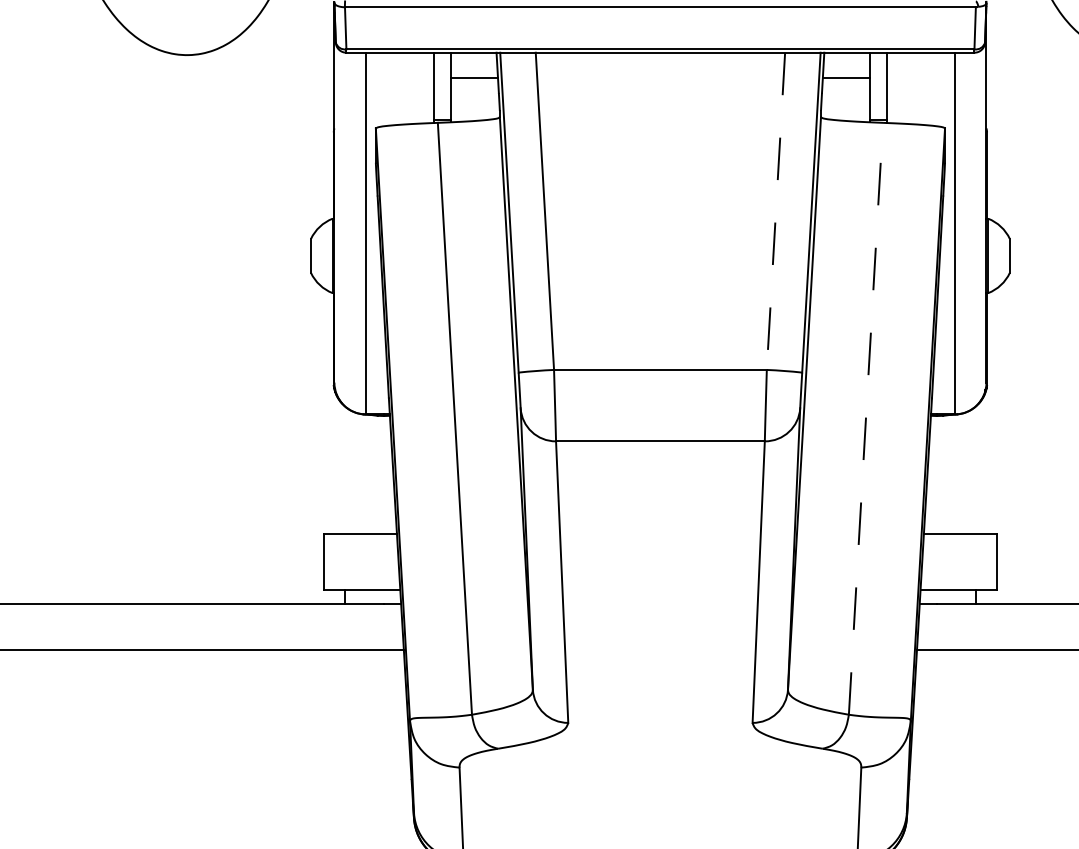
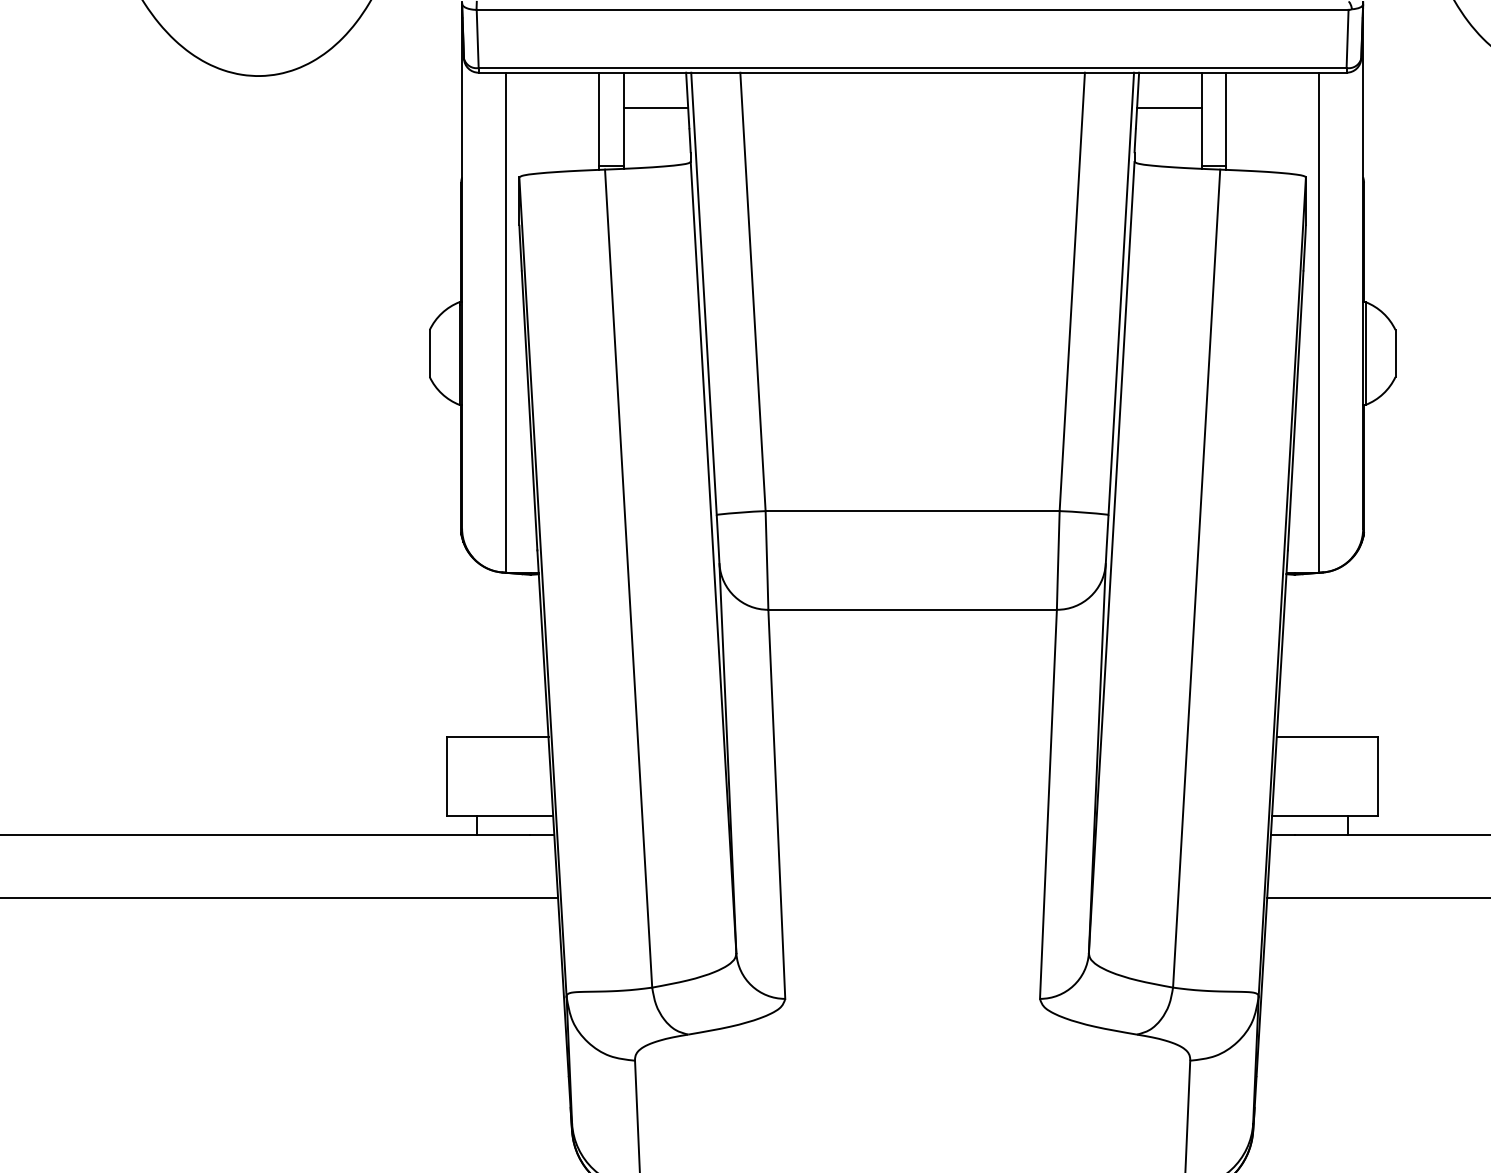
line: (776, 211) -> (1072, 291), dashed -> solid
line: (865, 418) -> (1196, 578), dashed -> solid

